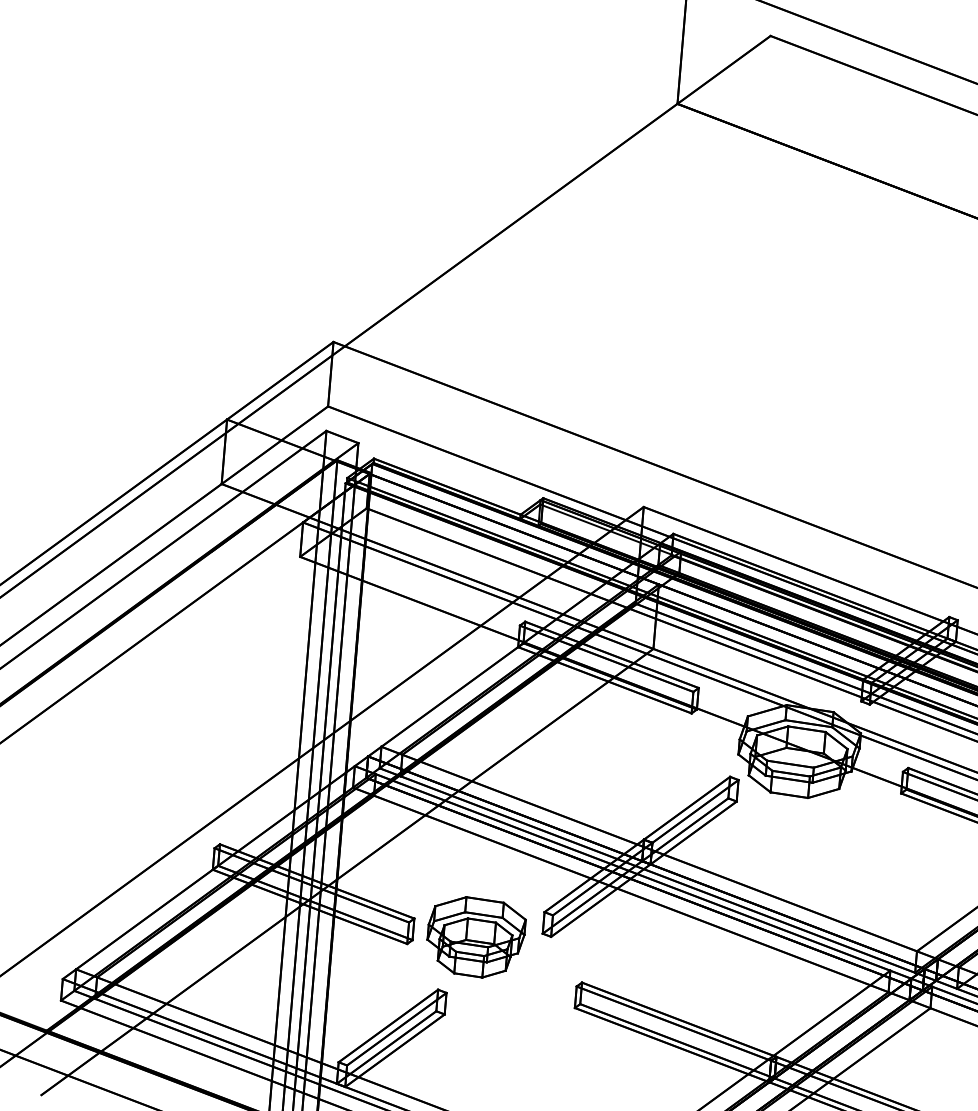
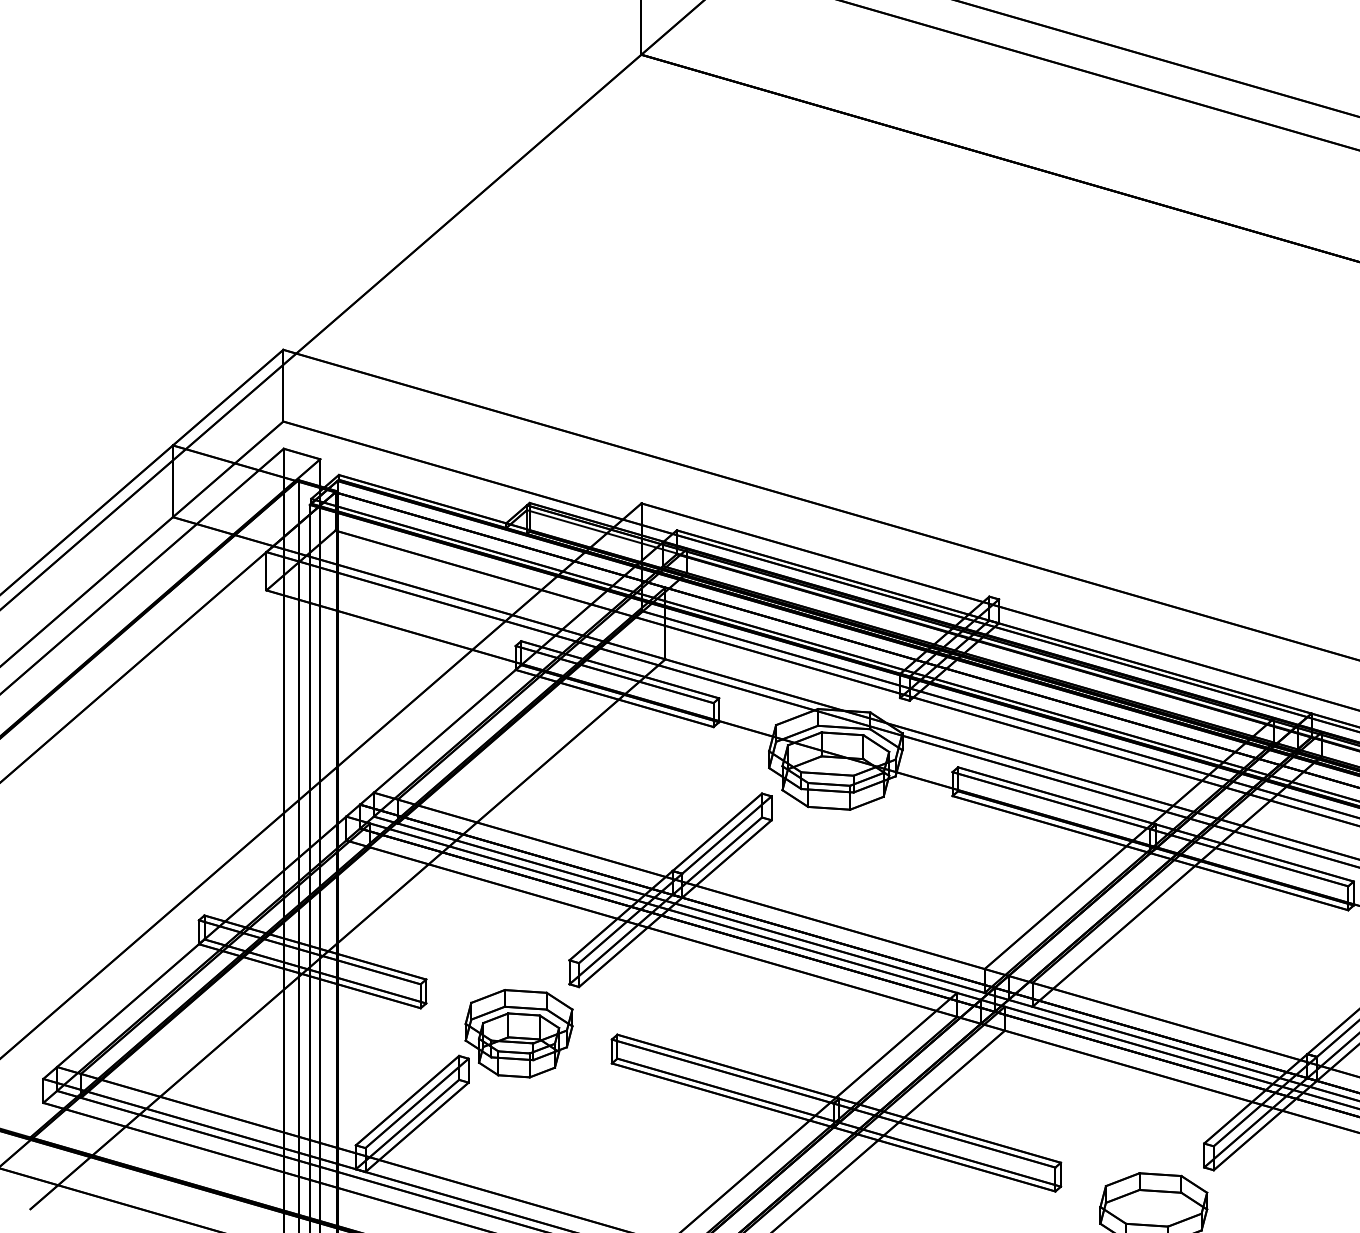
part: (475, 937) -> (518, 1033), moved

